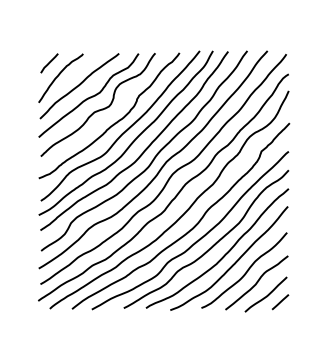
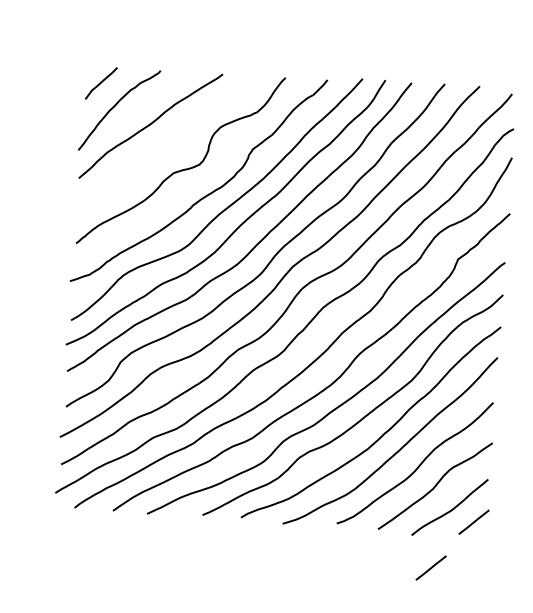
curve: (88, 97) -> (164, 146), removed
line: (257, 330) -> (431, 568), added

